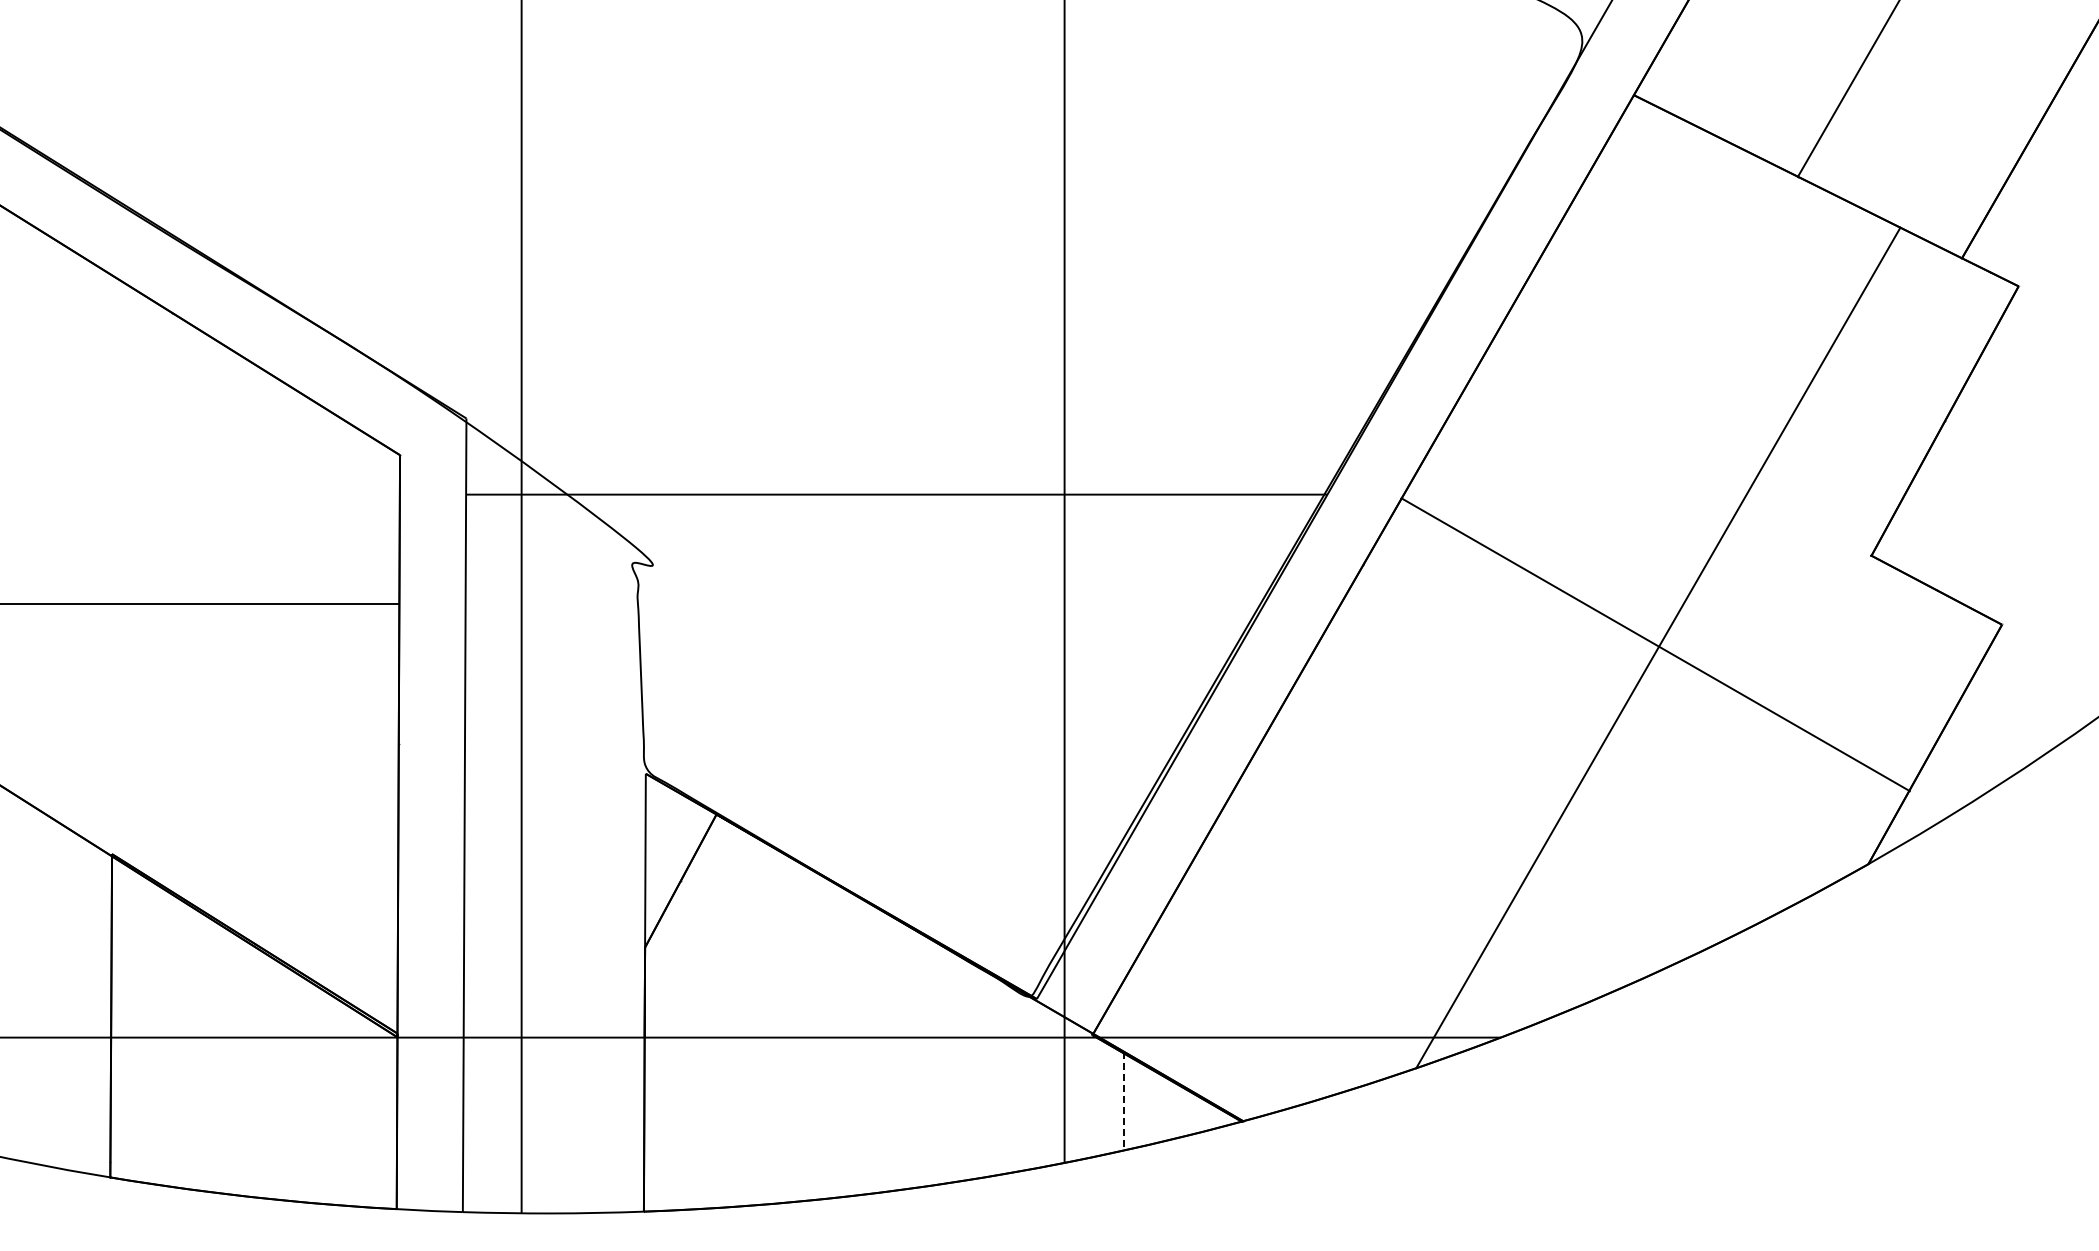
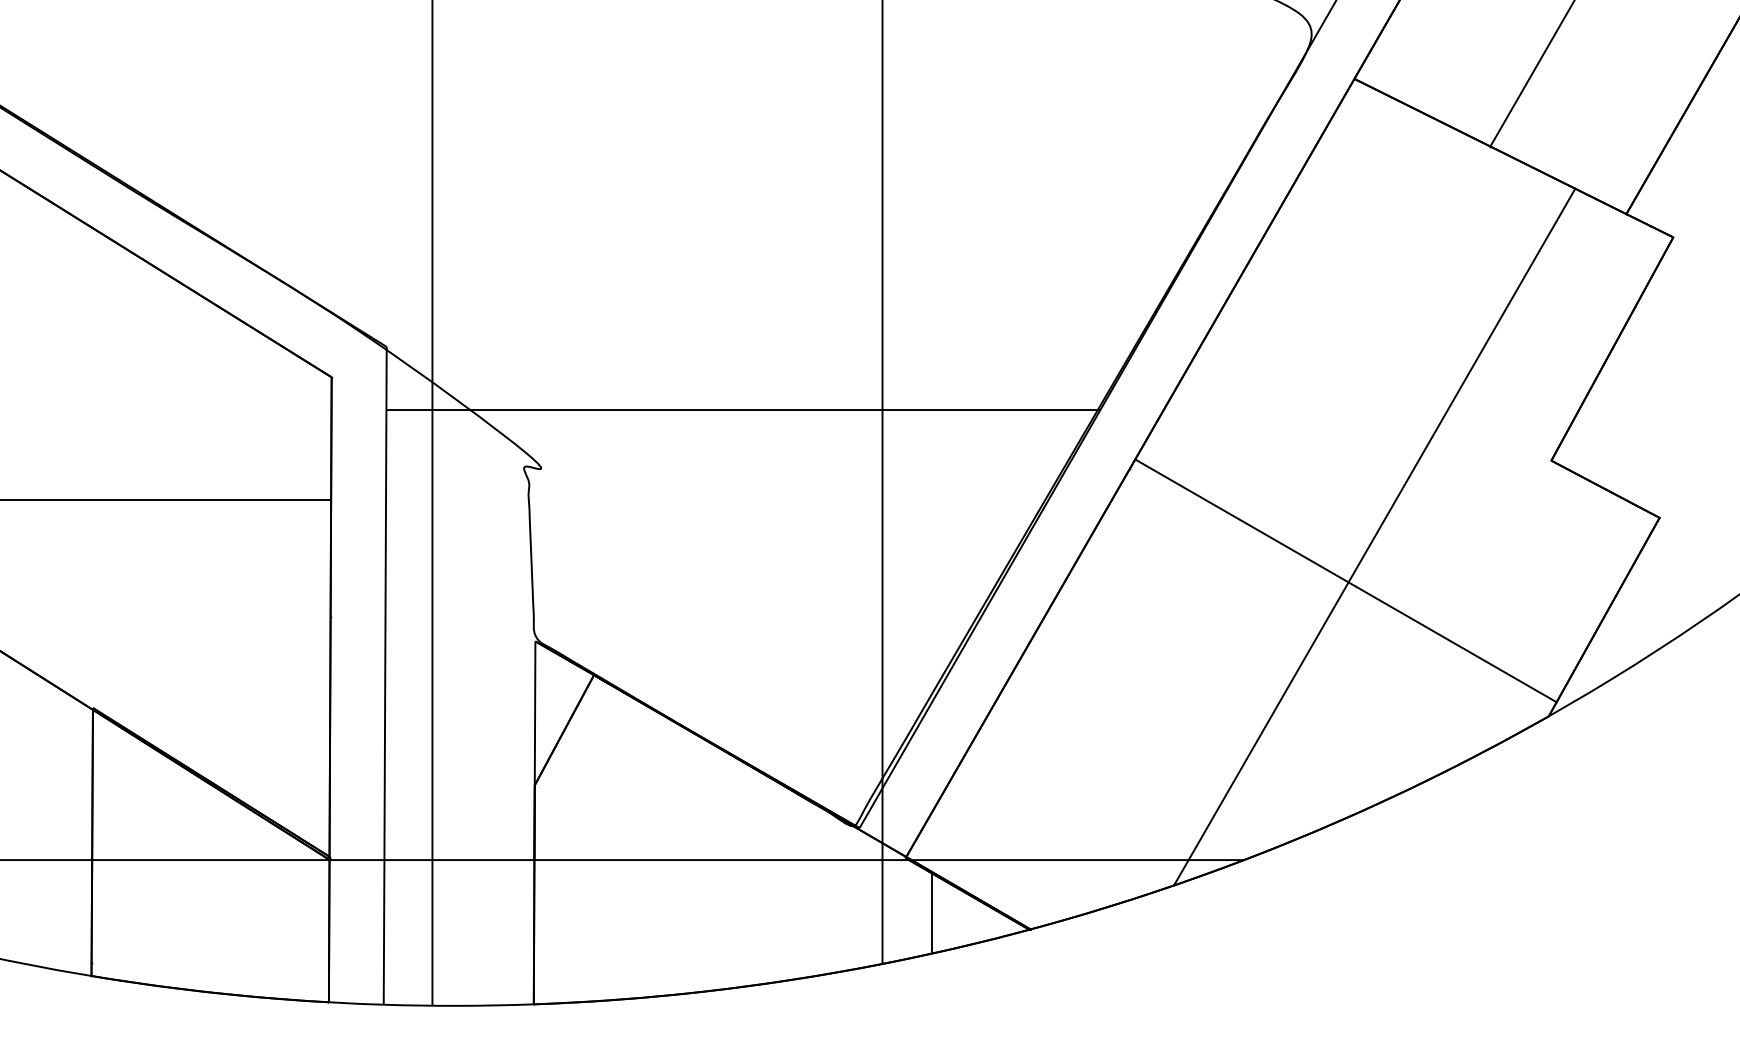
line: (1655, 644) -> (1345, 580), moved
line: (1124, 1101) -> (932, 913), dashed -> solid

